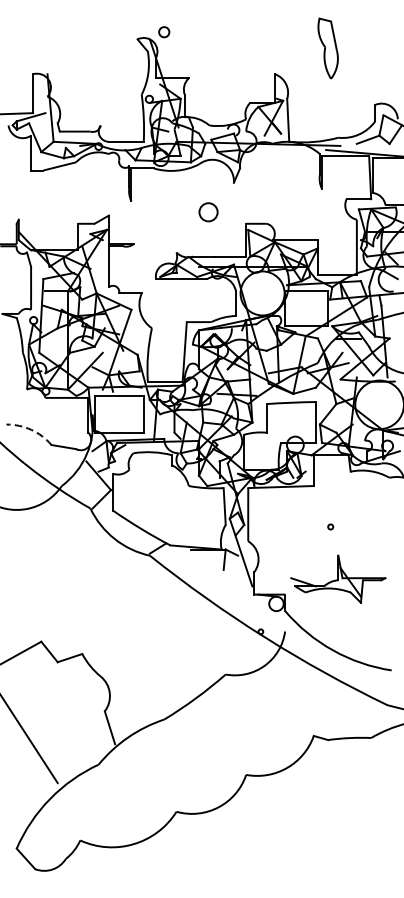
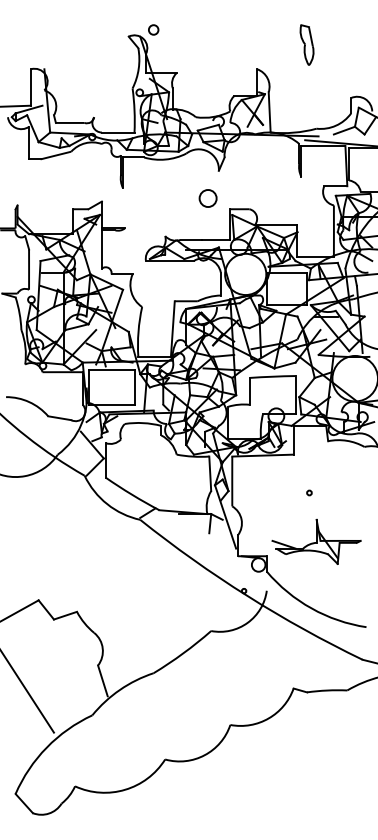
part: (327, 47) -> (306, 44), size x0.71
circle: (207, 212) -> (207, 198), moved
arc: (31, 430) -> (29, 402), dashed -> solid

